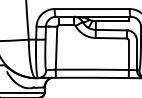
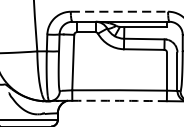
line: (92, 9) -> (119, 12), solid -> dashed
arc: (92, 77) -> (119, 100), solid -> dashed

